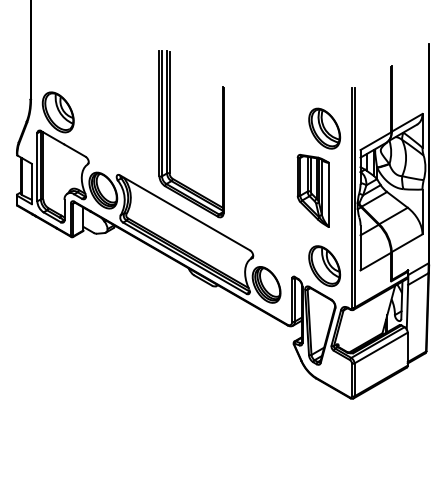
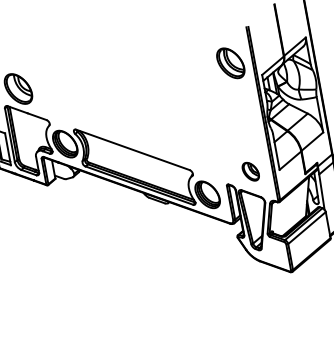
part: (170, 134) -> (110, 90), removed
part: (312, 190) -> (230, 113), removed
part: (324, 266) -> (250, 171), size x0.6

